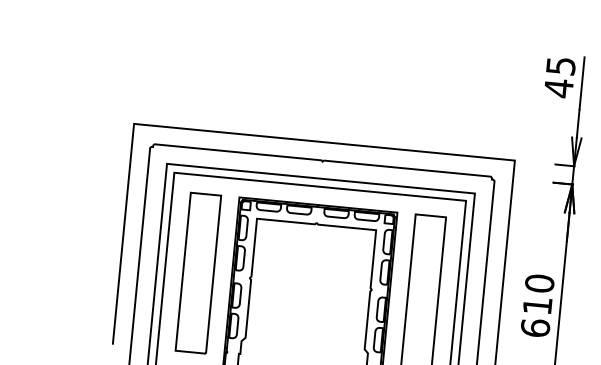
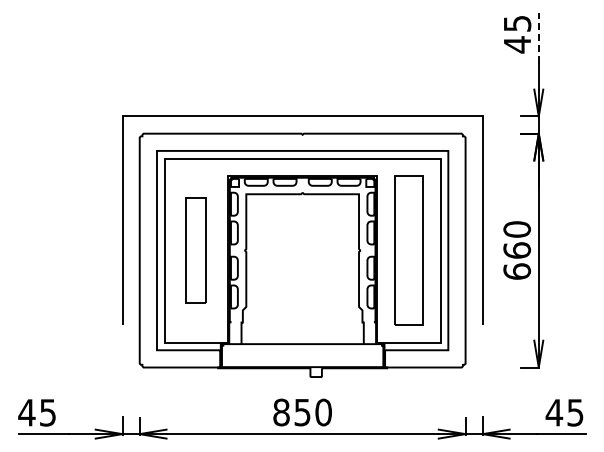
line: (581, 83) -> (538, 38), solid -> dashed
part: (198, 273) -> (196, 250), size x0.7
text: (537, 305) -> (517, 250), 610 -> 660

